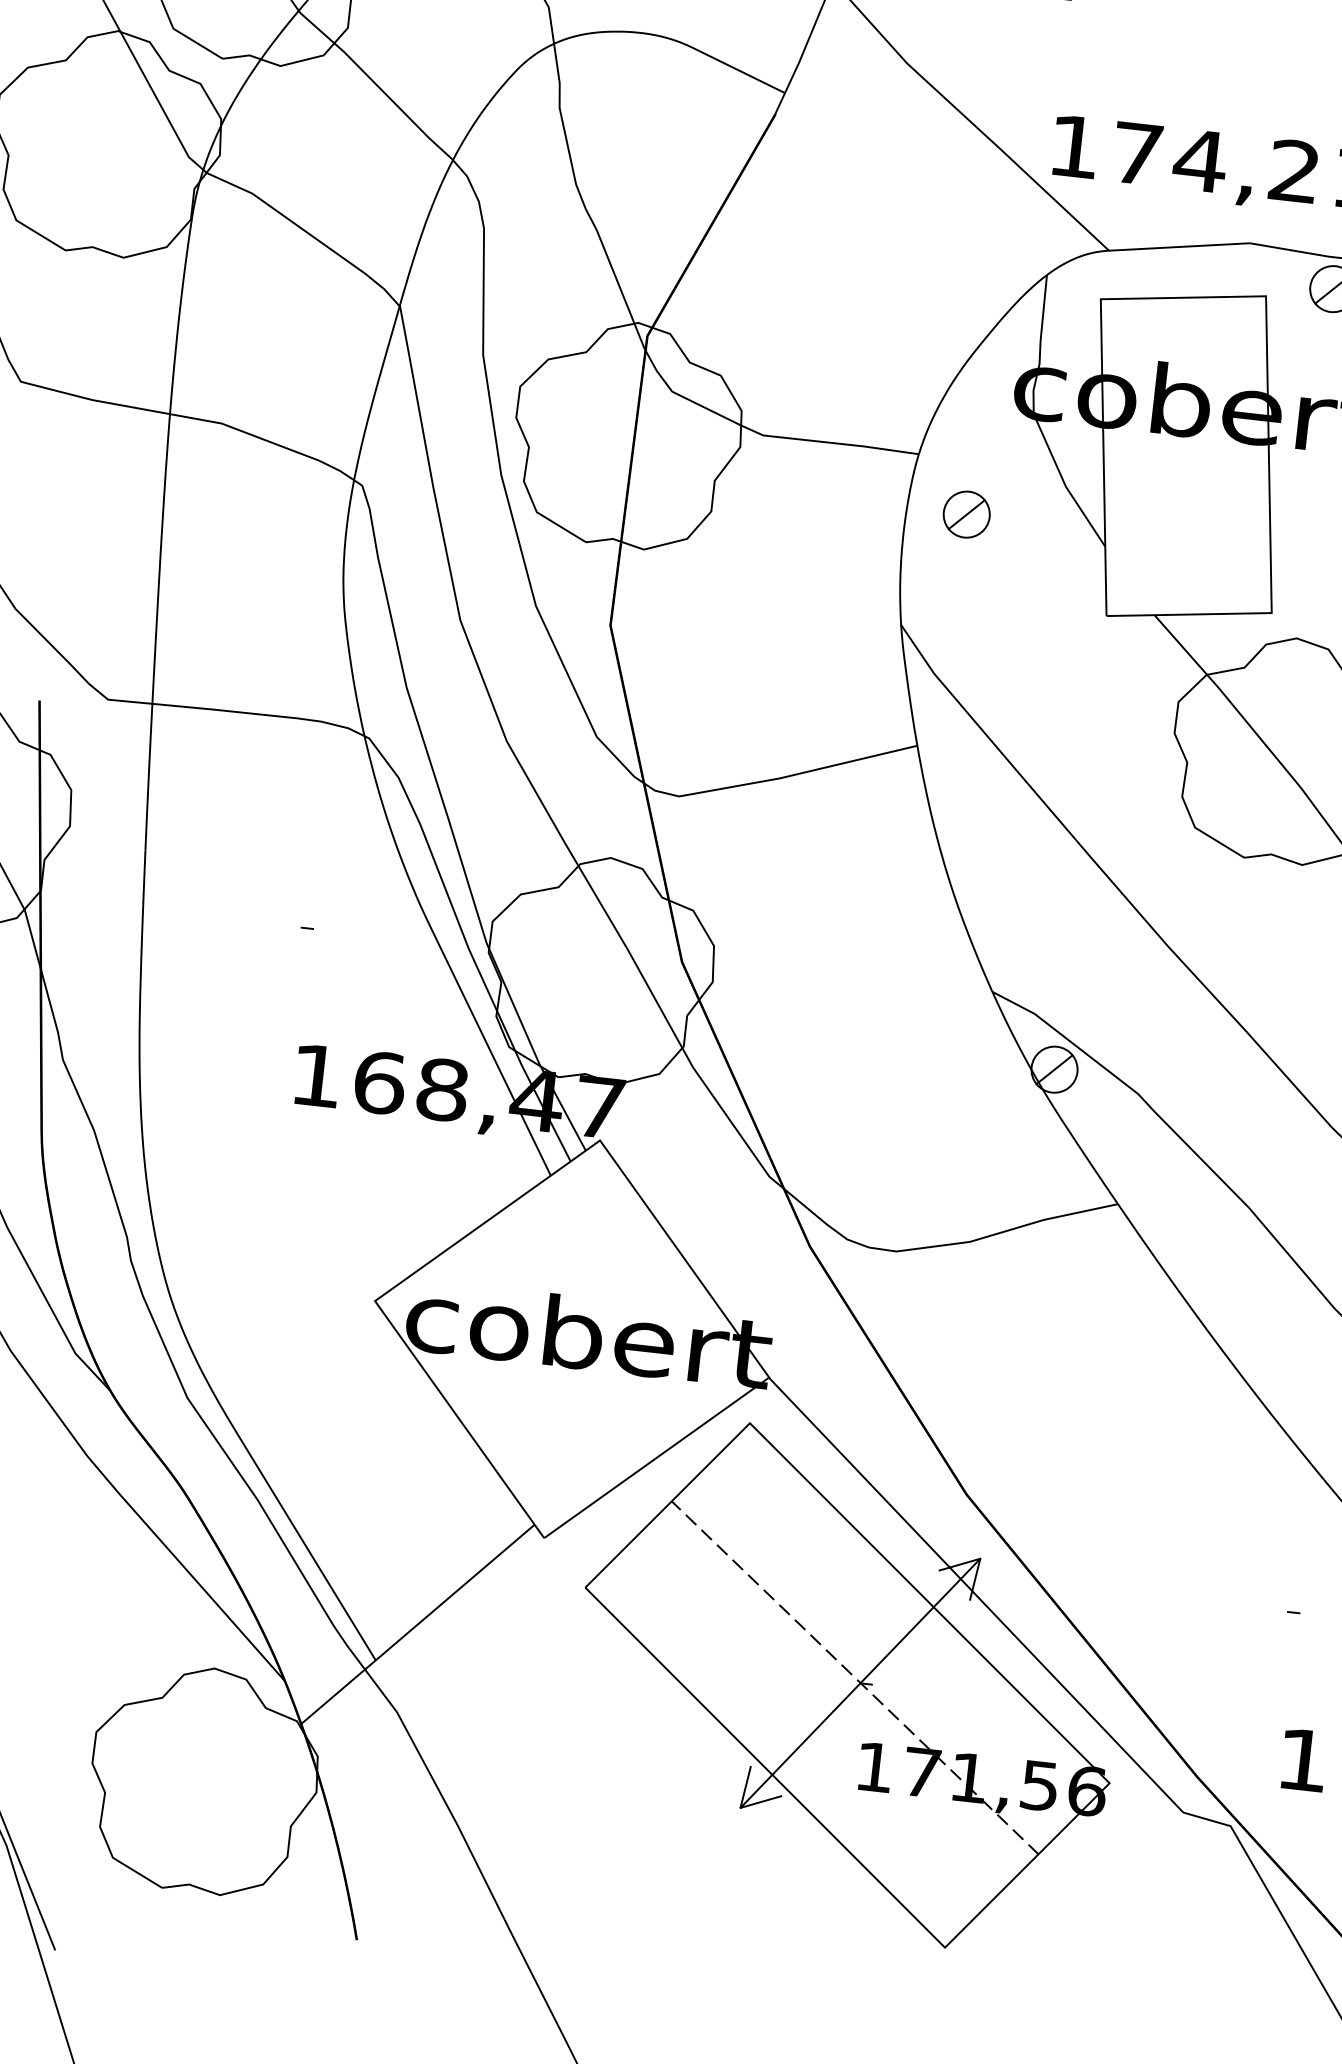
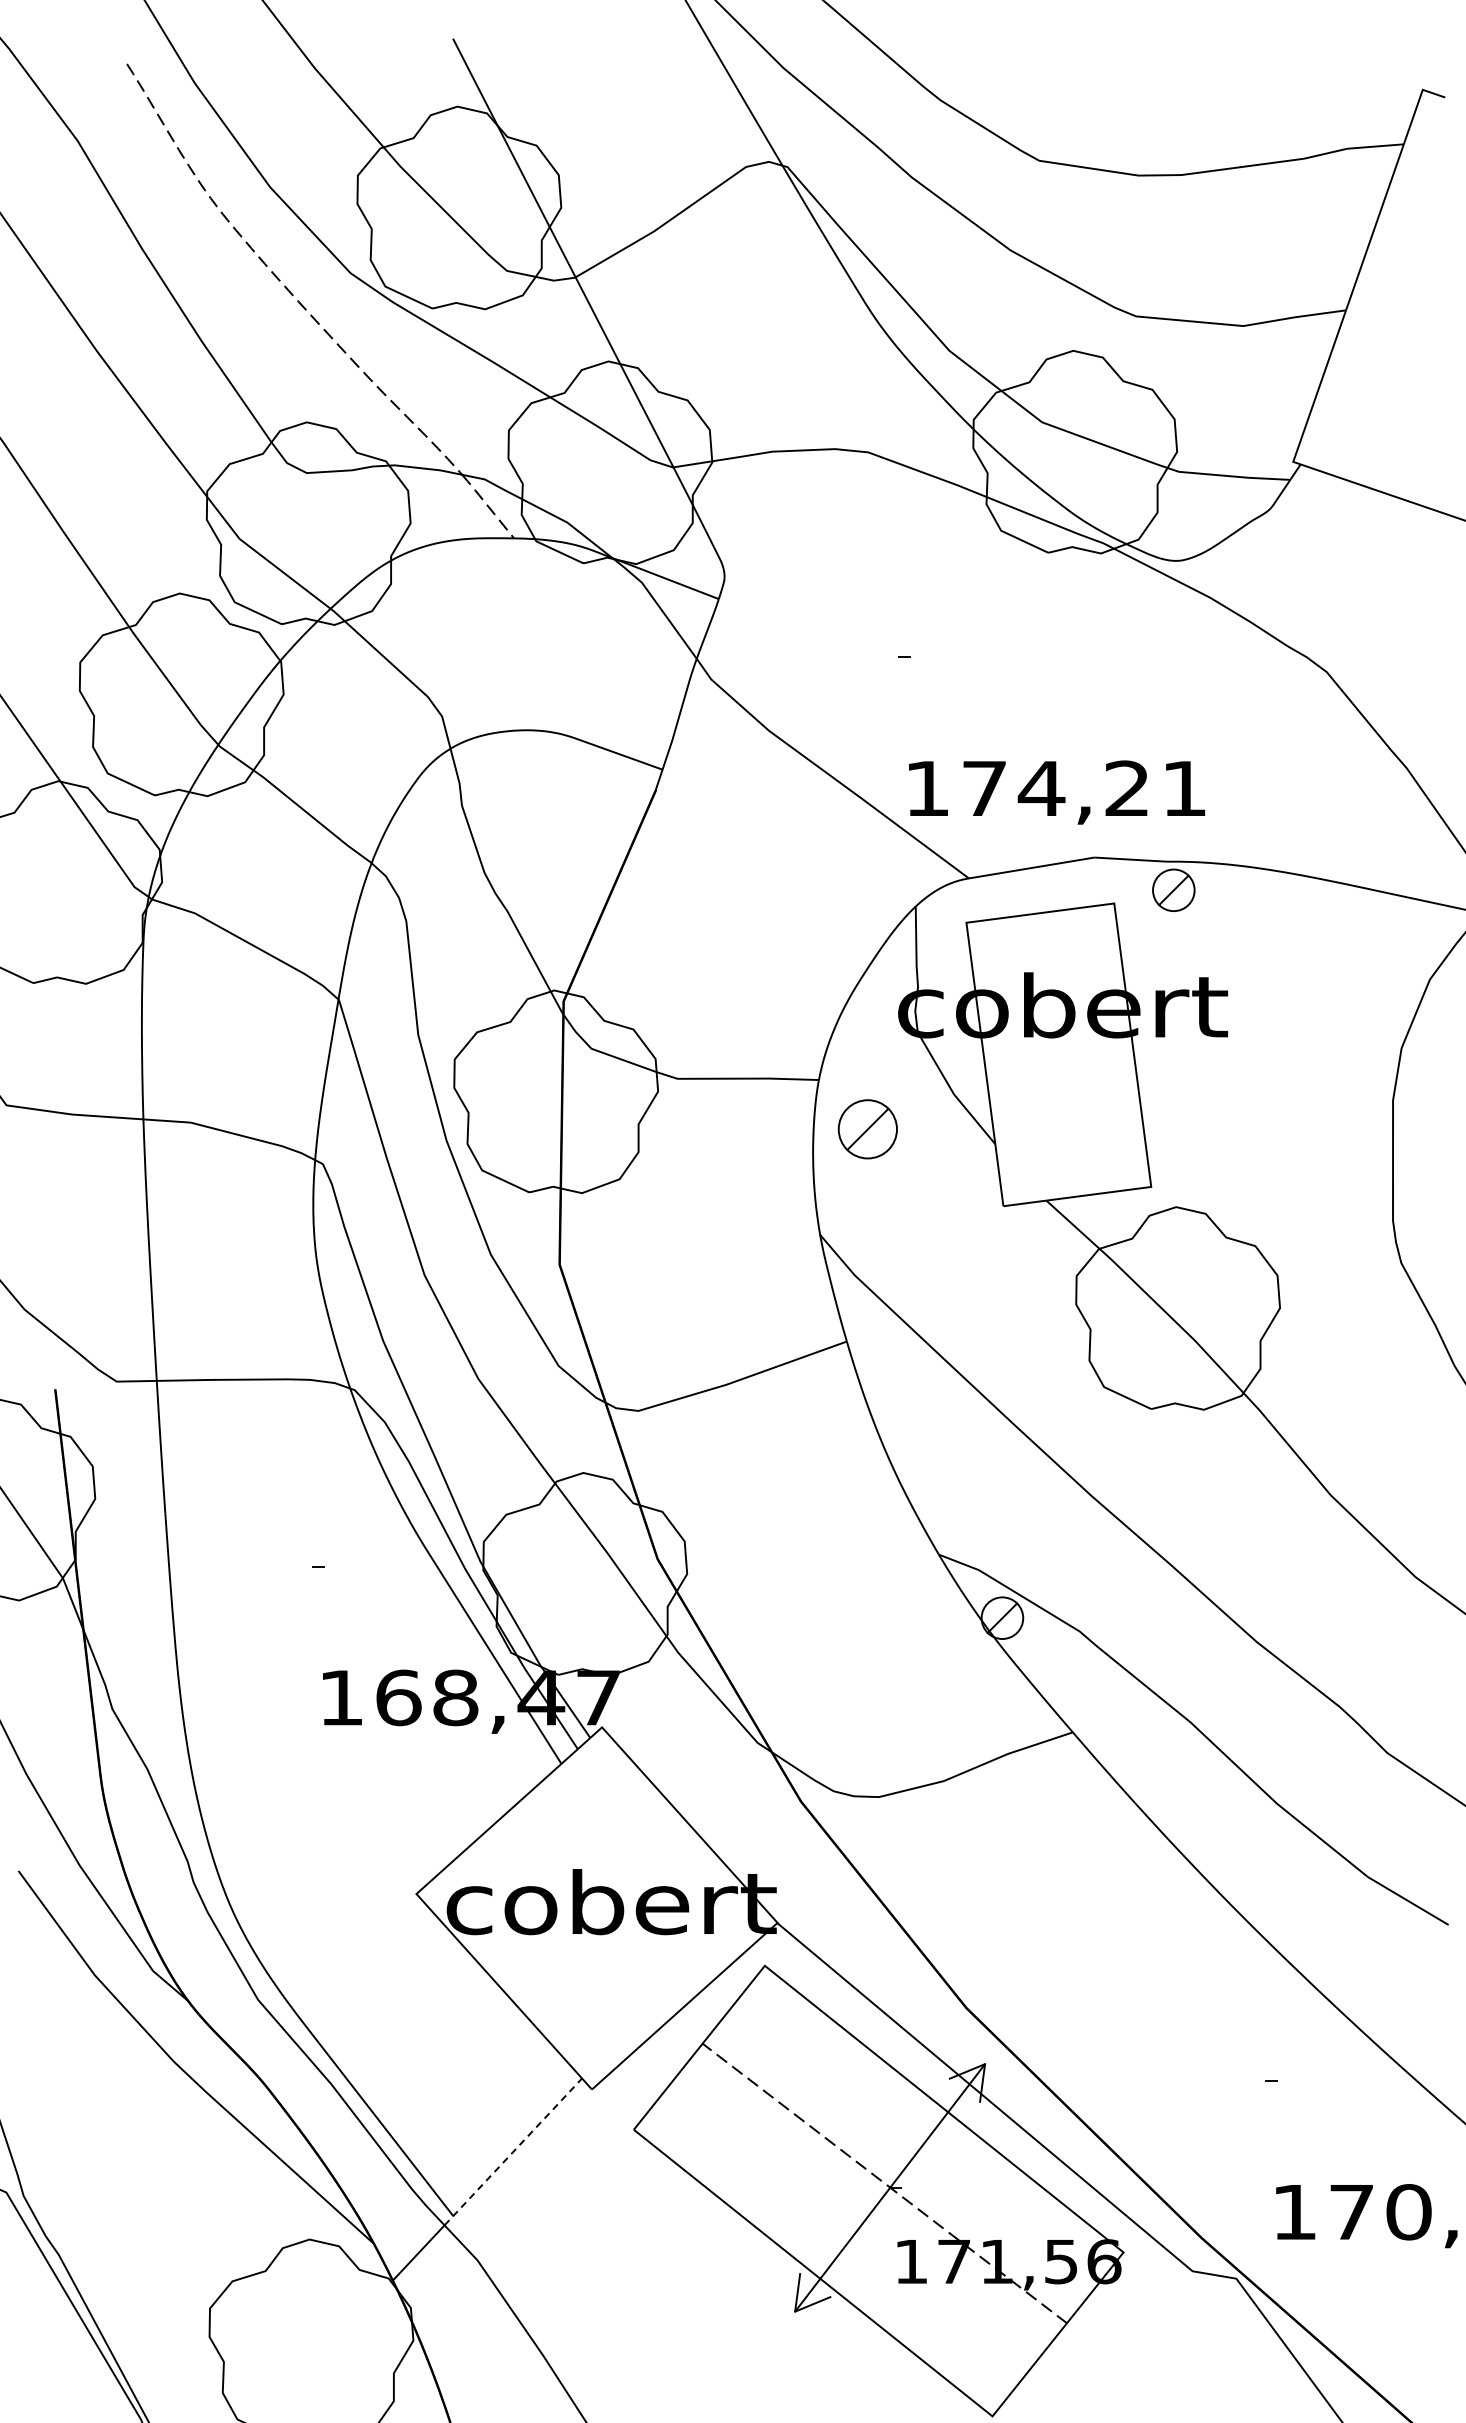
part: (966, 514) -> (867, 1129), size x1.4
line: (450, 1596) -> (513, 2151), solid -> dashed

